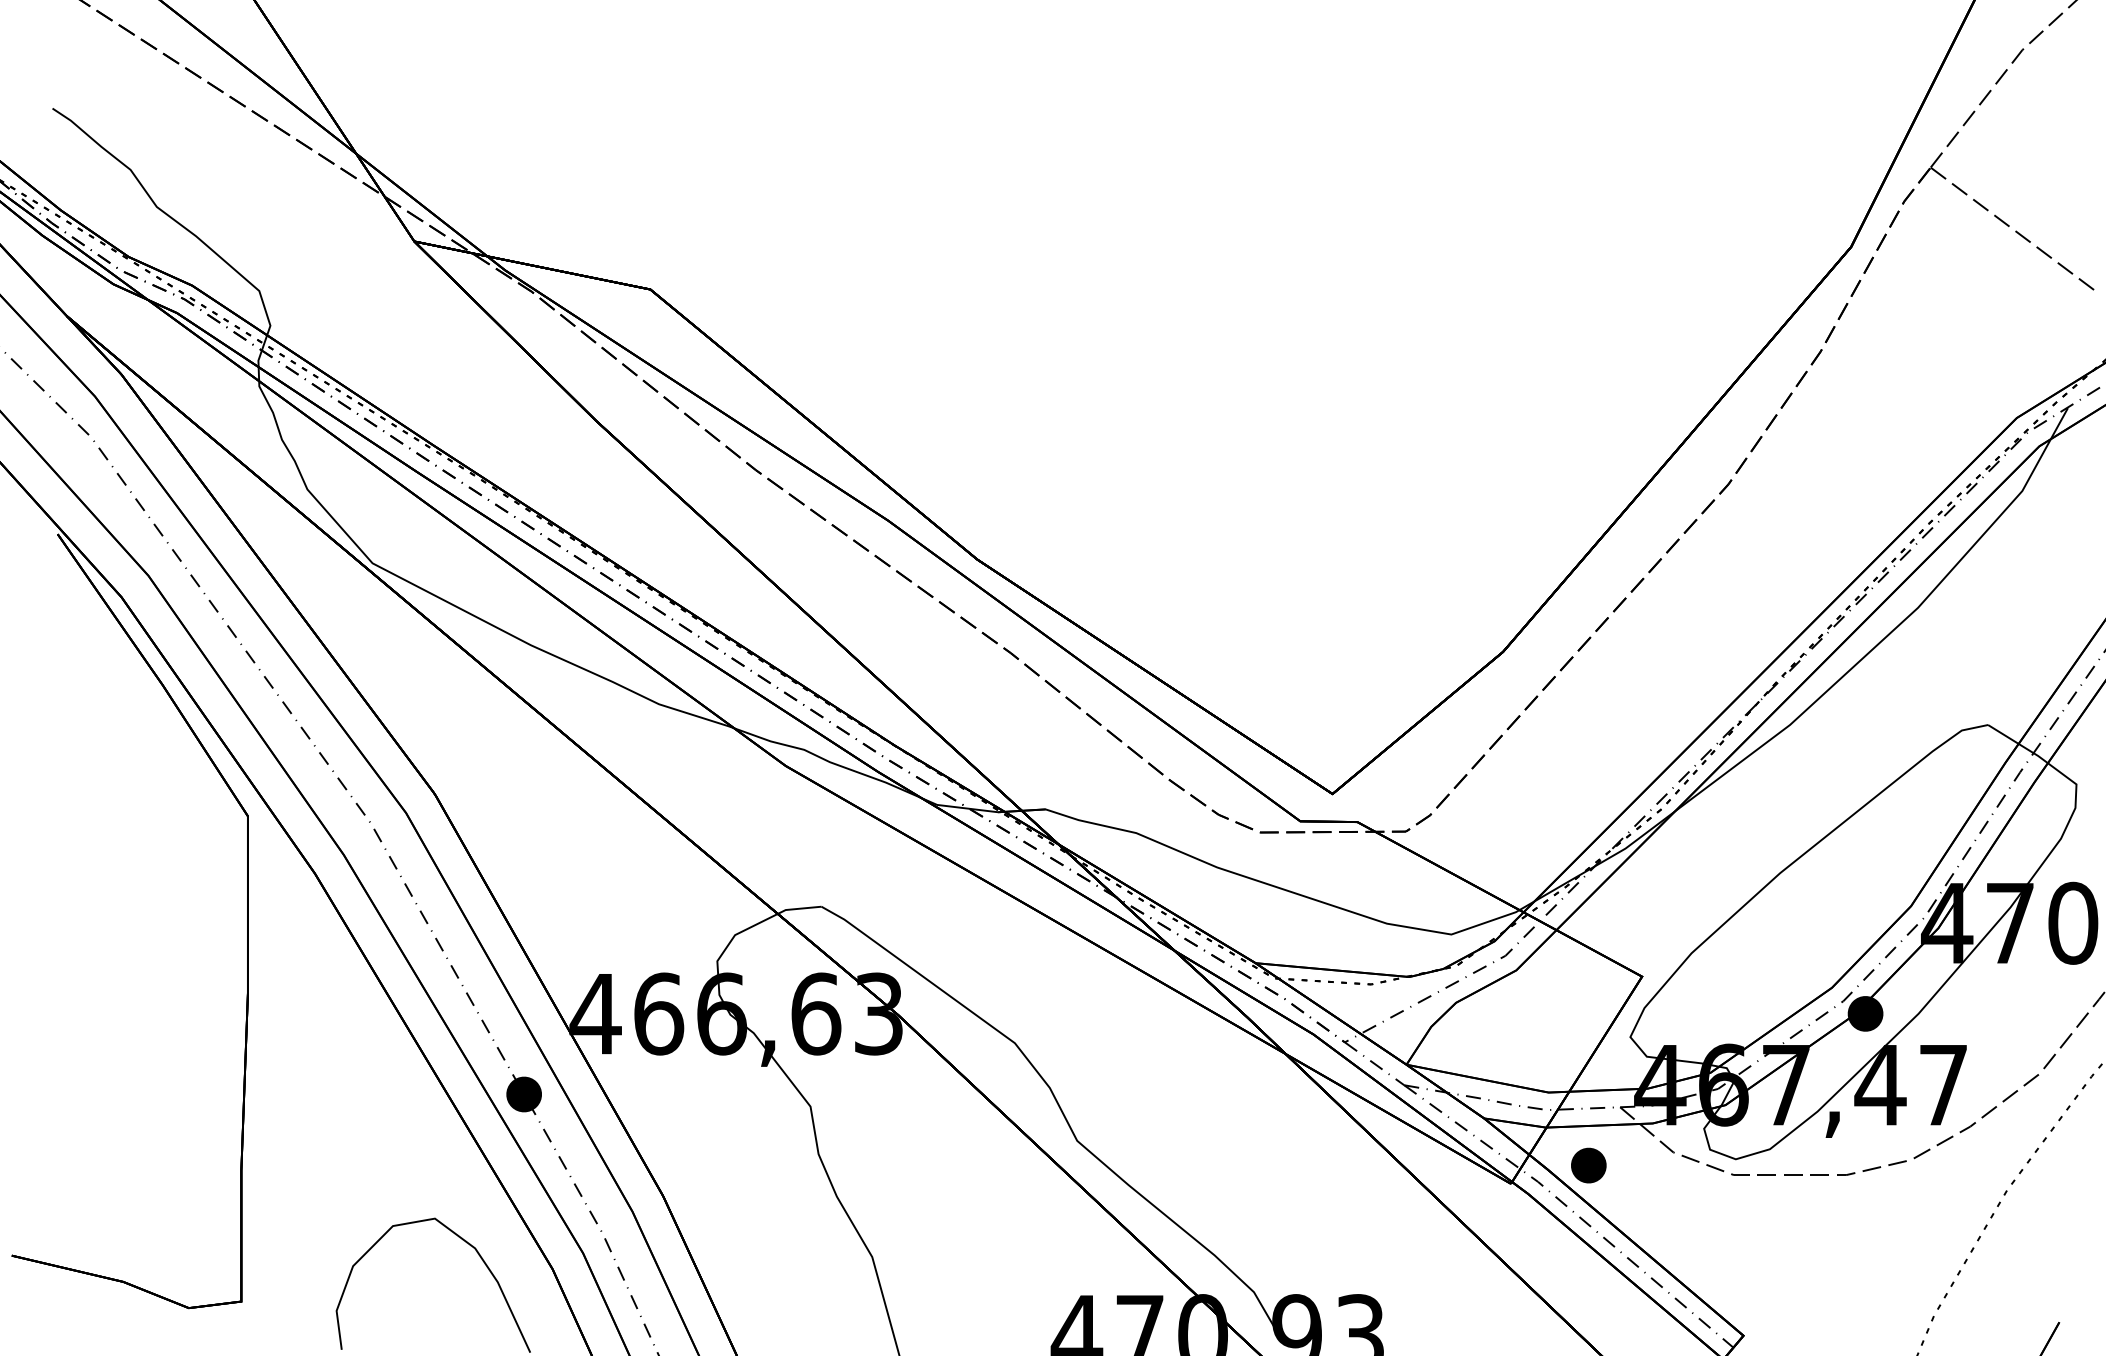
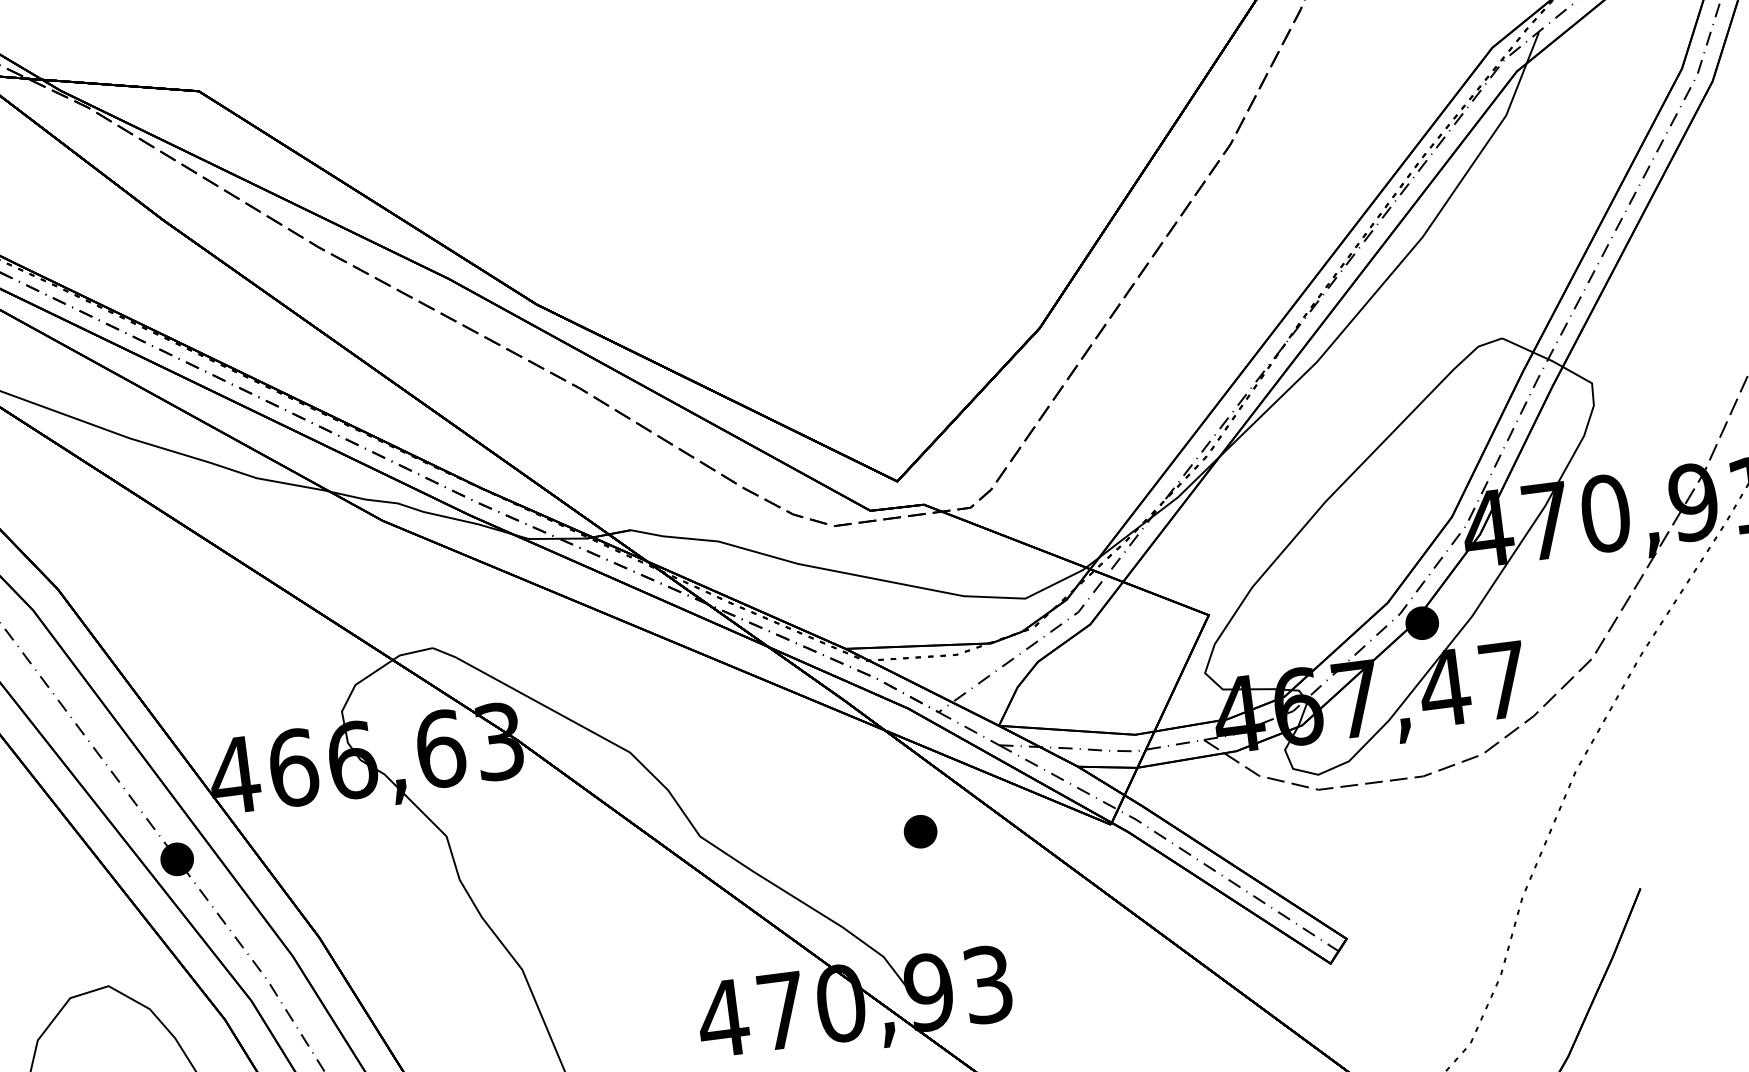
part: (1588, 1165) -> (920, 831), moved

